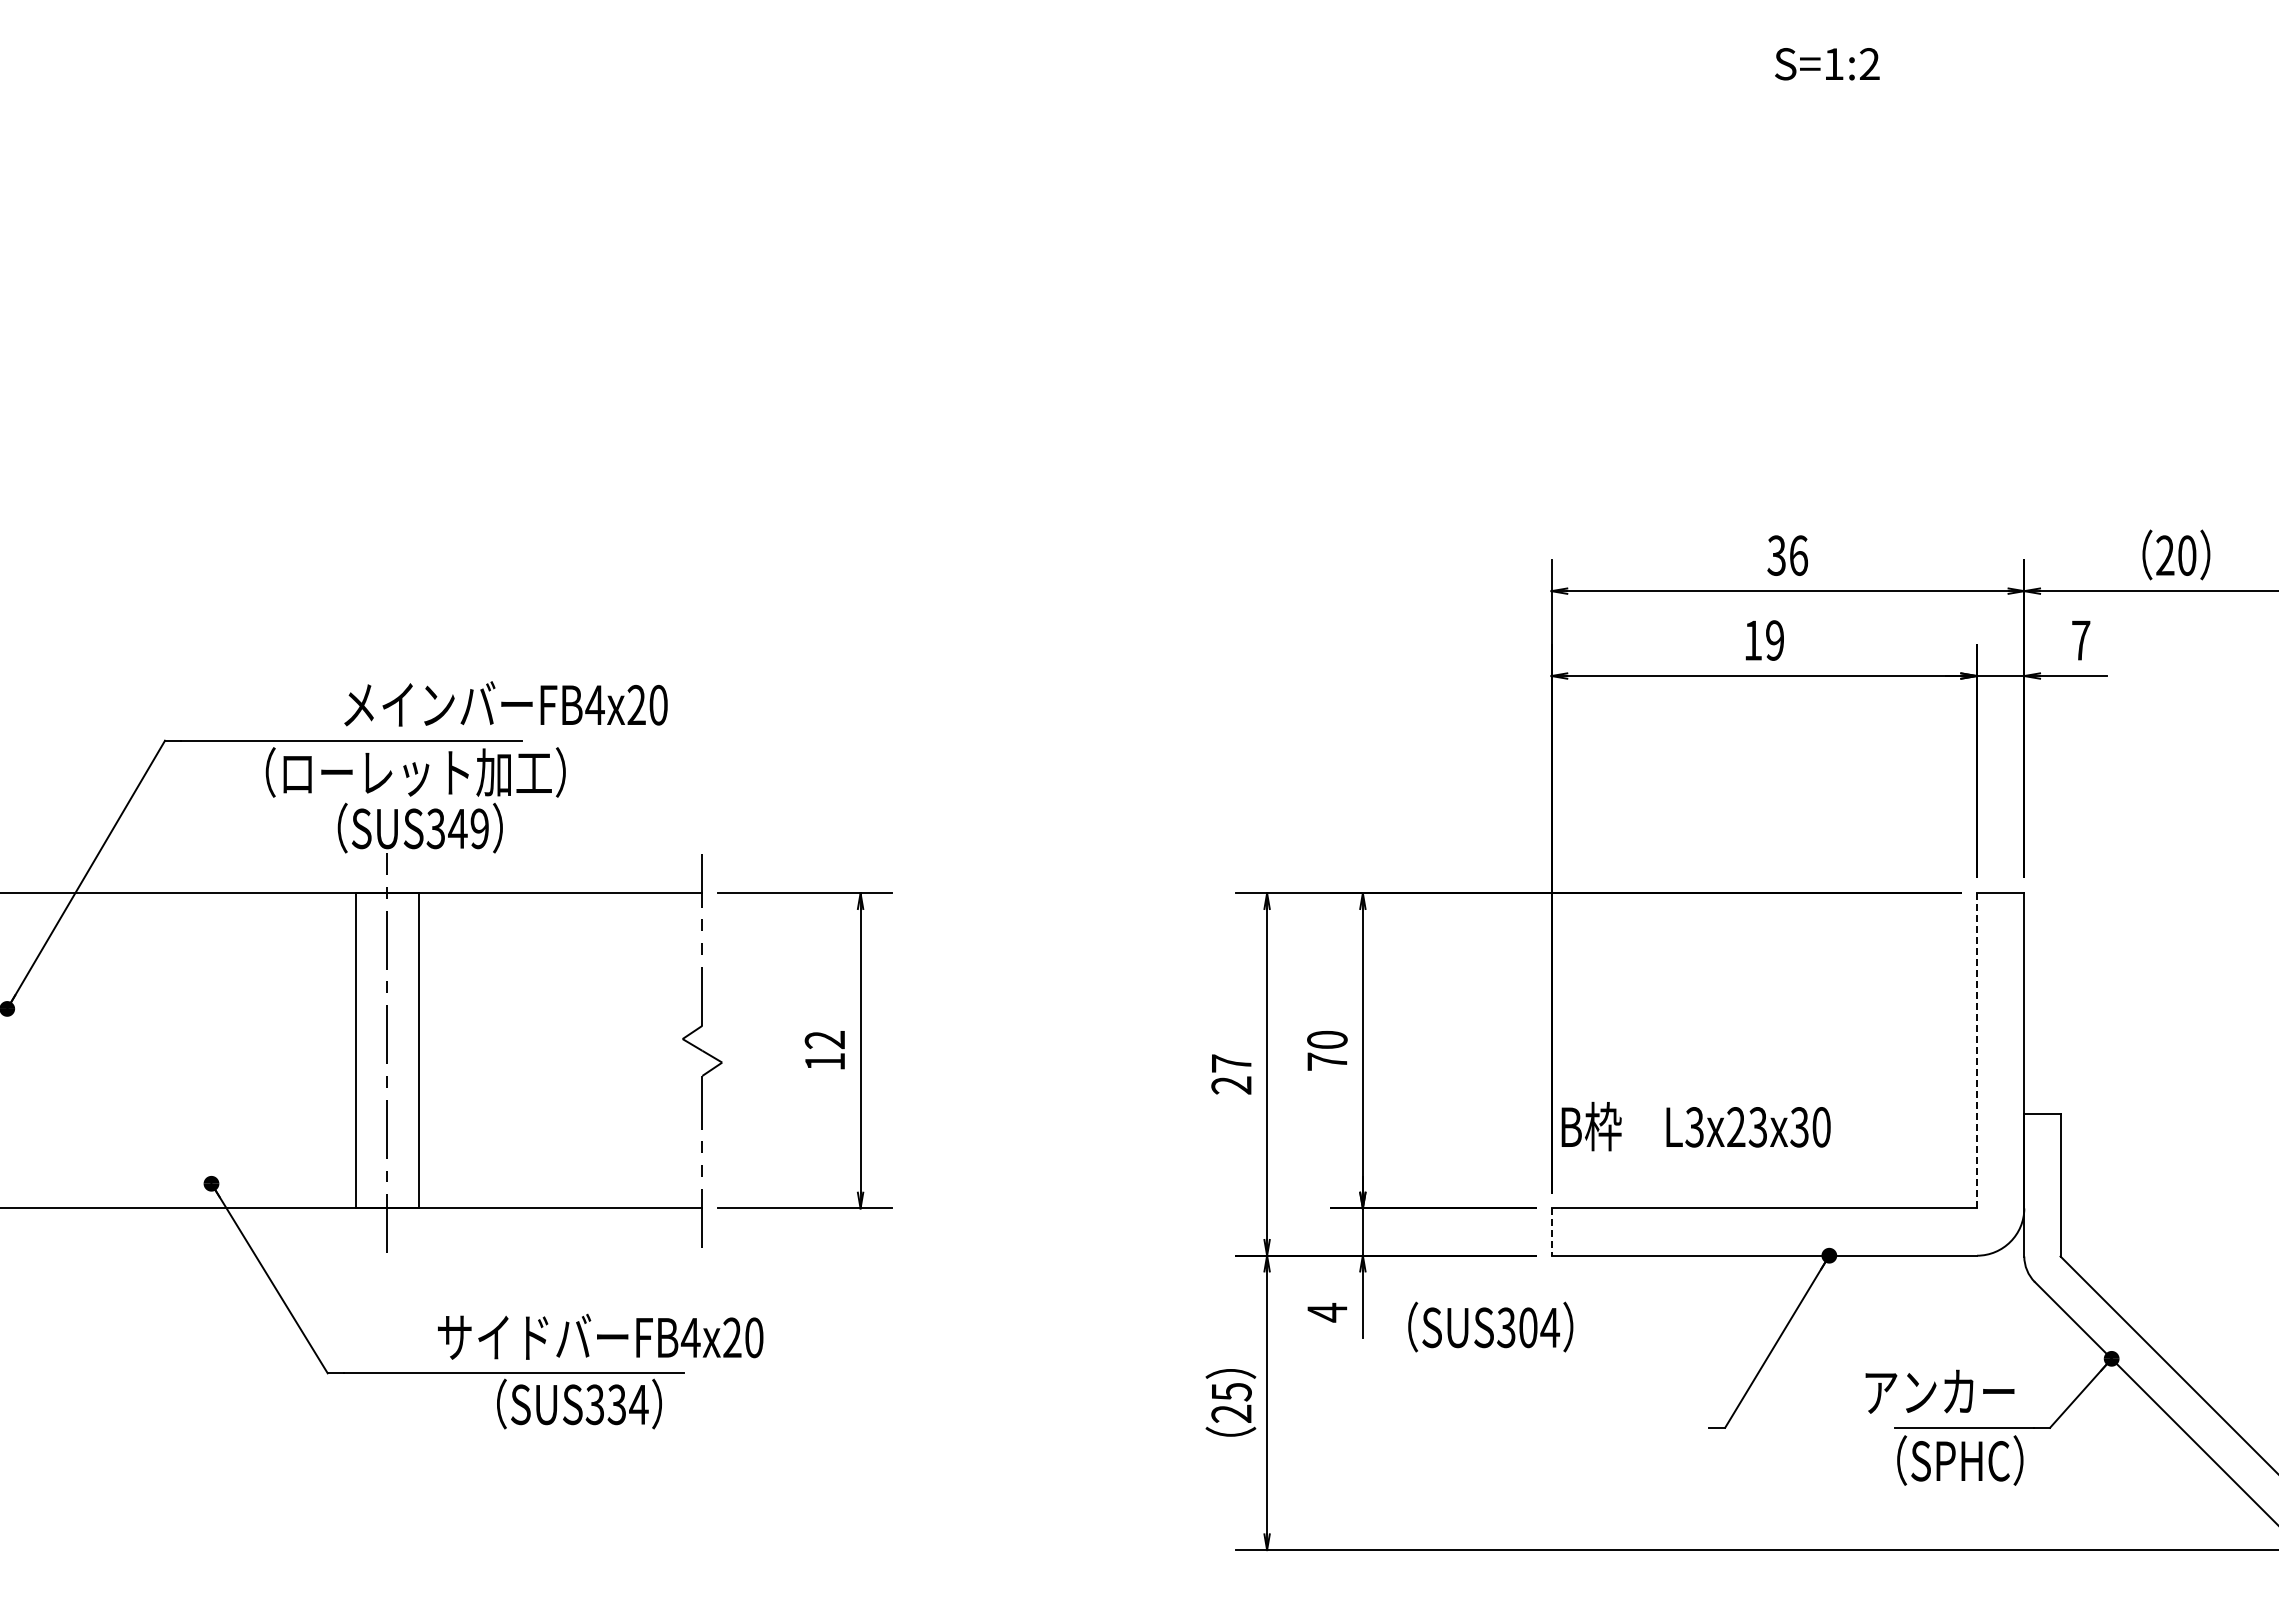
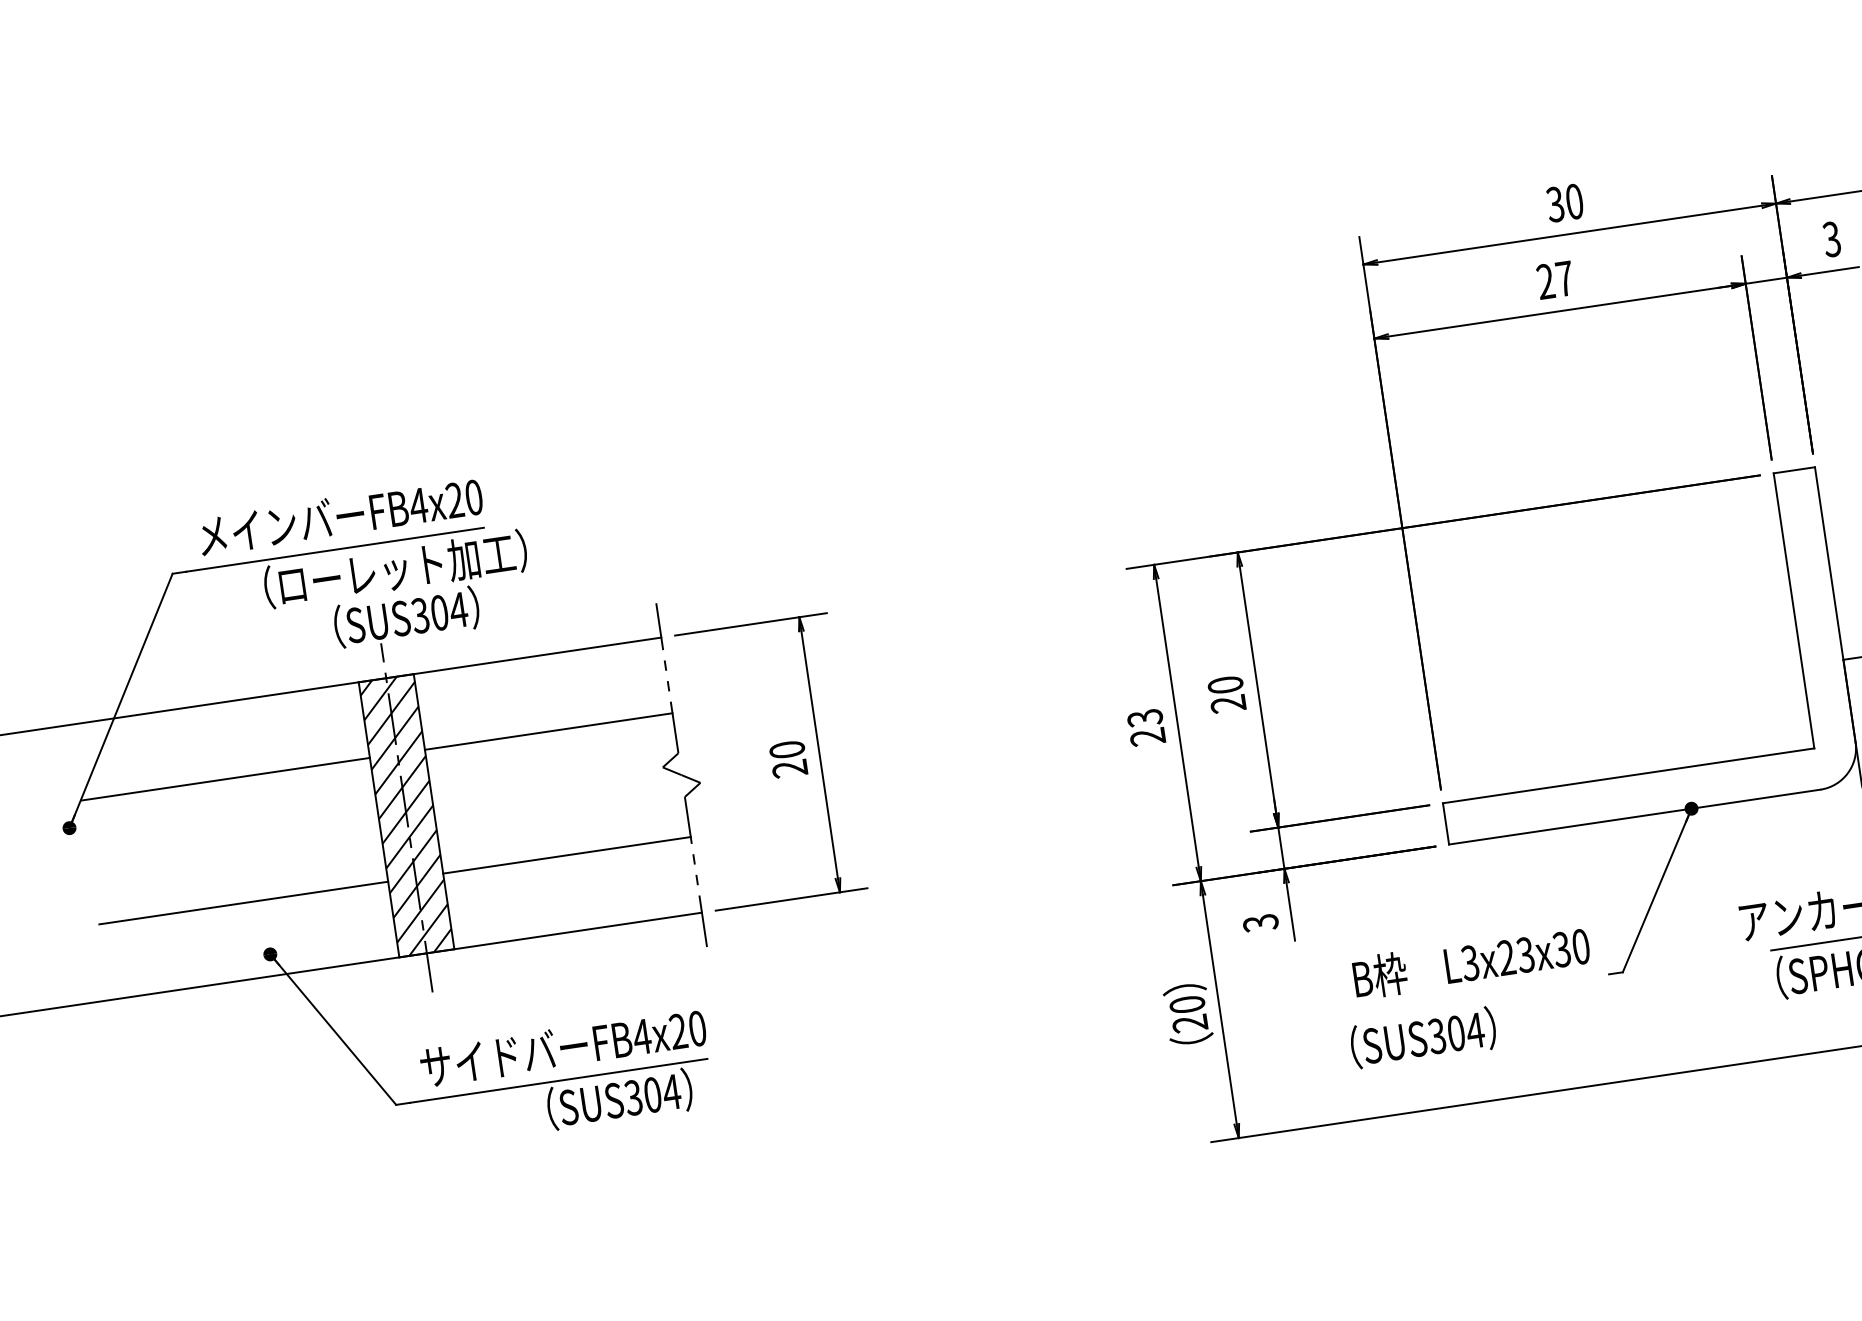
text: (1798, 555) -> (1574, 201), 36 -> 30
text: (1764, 640) -> (1555, 280), 19 -> 27
text: (2080, 640) -> (1831, 239), 7 -> 3
text: (505, 703) -> (340, 515), moved
text: (468, 828) -> (448, 611), SUS349 -> SUS304
line: (189, 979) -> (224, 778), added
line: (560, 979) -> (548, 731), added
hatch: (386, 1050) -> (405, 815), added
text: (824, 1050) -> (788, 759), 12 -> 20
line: (1977, 1050) -> (1794, 610), dashed -> solid
text: (1327, 1061) -> (1228, 703), 70 -> 20
text: (1231, 1063) -> (1145, 718), 27 -> 23
line: (189, 1121) -> (243, 902), added
line: (560, 1121) -> (566, 855), added
text: (1695, 1126) -> (1470, 962), moved
line: (1551, 1232) -> (1446, 824), dashed -> solid
text: (1327, 1312) -> (1260, 922), 4 -> 3
text: (1490, 1326) -> (1423, 1037), moved
text: (600, 1336) -> (563, 1047), moved
text: (1231, 1392) -> (1187, 1005), 25 -> 20
text: (616, 1404) -> (652, 1094), SUS334 -> SUS304

